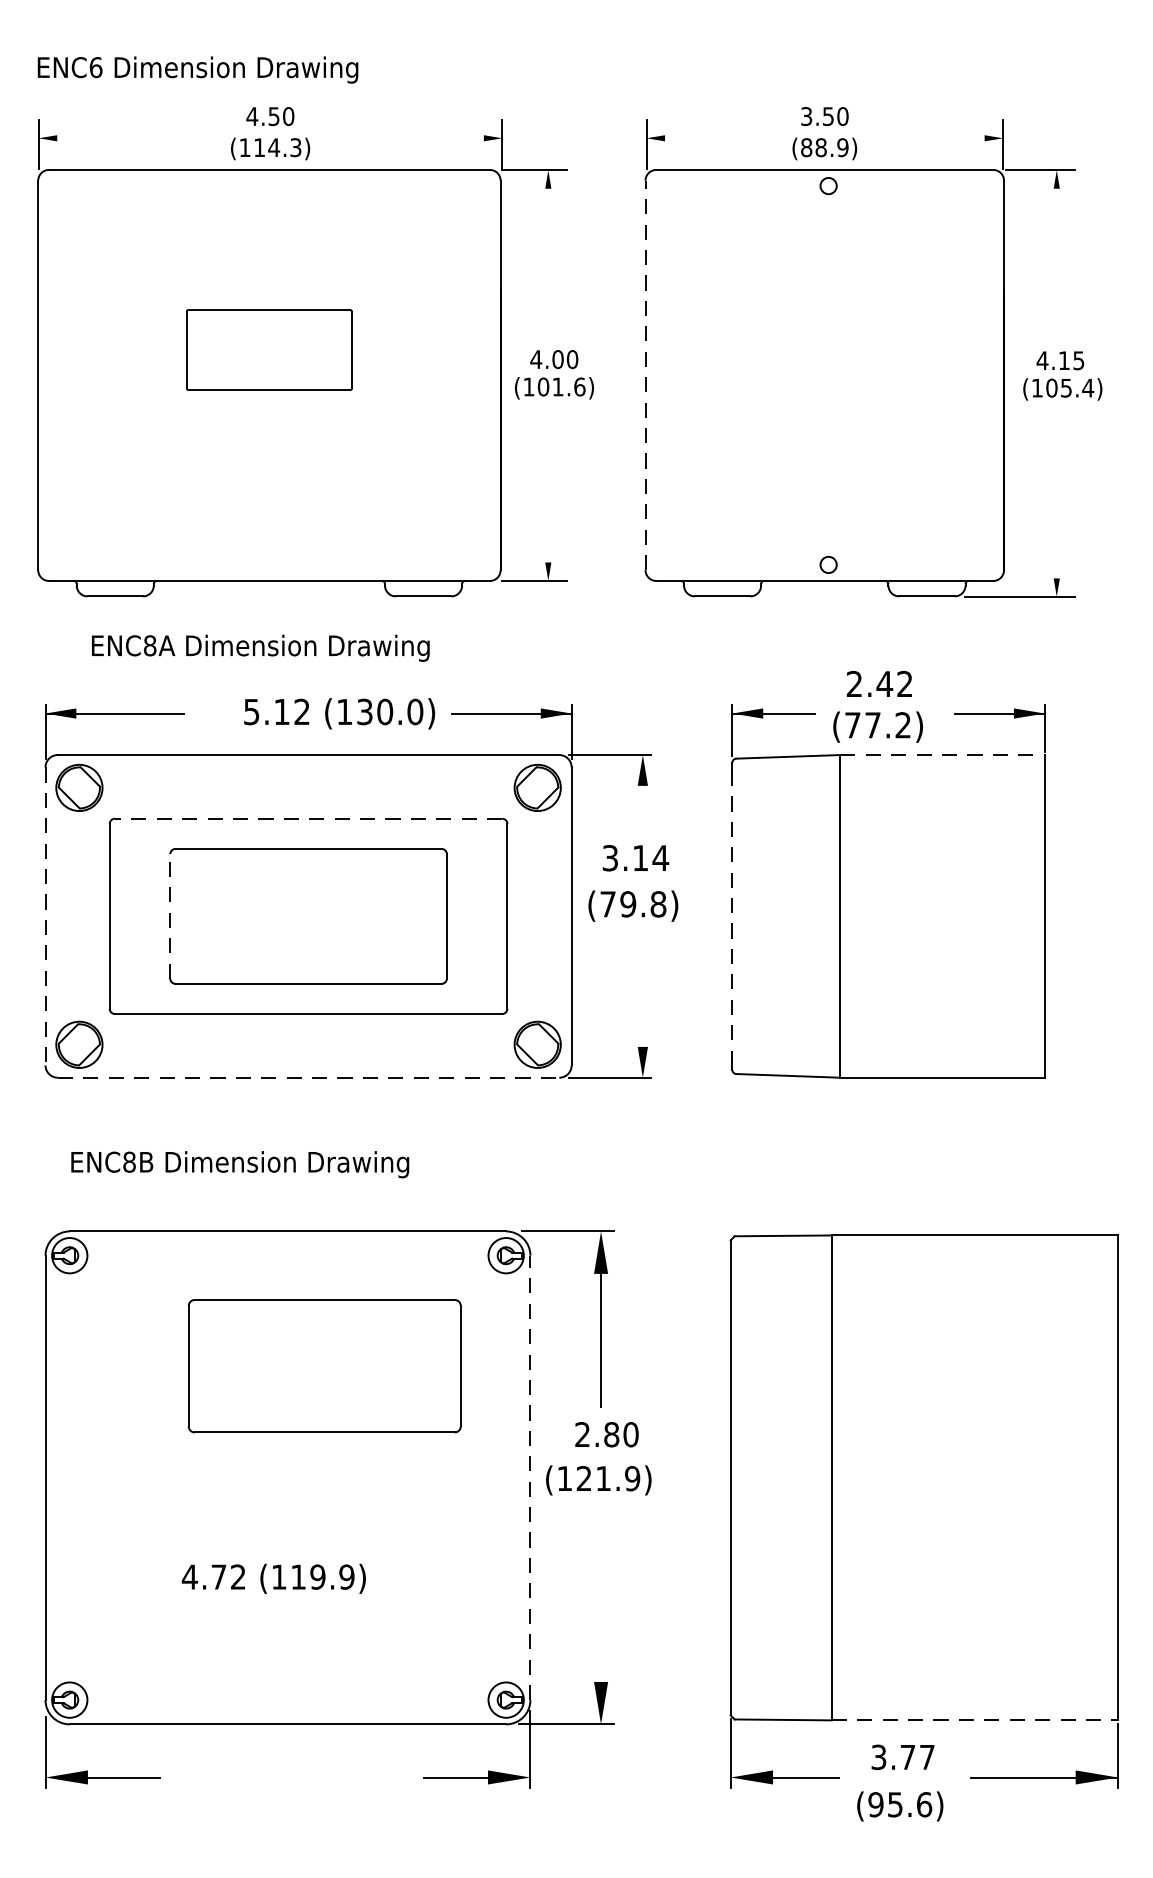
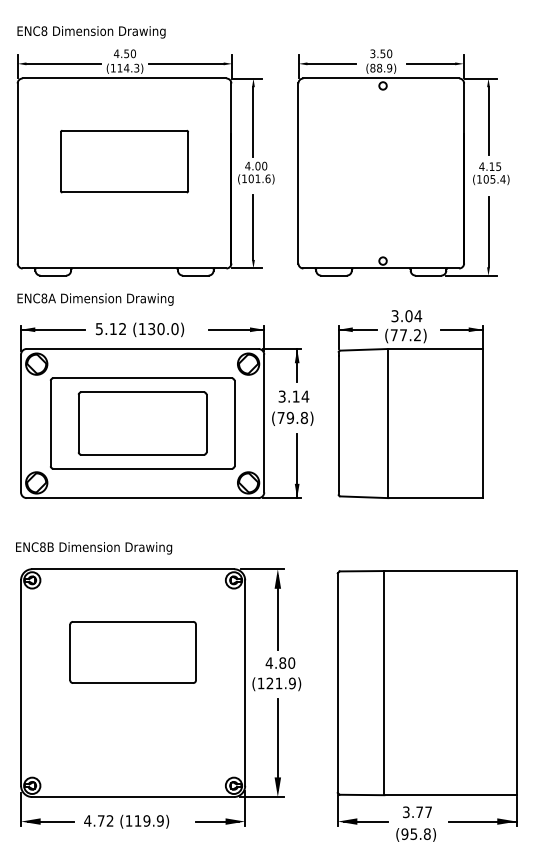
text: (96, 66) -> (44, 30), ENC6 -> ENC8
line: (137, 137) -> (63, 63), added
line: (403, 137) -> (186, 63), added
line: (717, 137) -> (331, 63), added
line: (931, 137) -> (430, 63), added
line: (548, 262) -> (253, 121), added
line: (1056, 262) -> (488, 121), added
part: (269, 349) -> (124, 161), size x1.67
line: (645, 375) -> (298, 173), dashed -> solid
line: (548, 492) -> (253, 227), added
line: (1056, 503) -> (488, 232), added
text: (260, 648) -> (95, 299), moved
text: (879, 684) -> (406, 316), 2.42 -> 3.04
text: (340, 712) -> (140, 329), moved
line: (944, 754) -> (436, 348), dashed -> solid
line: (643, 790) -> (297, 365), added
line: (308, 818) -> (142, 378), dashed -> solid
line: (46, 916) -> (21, 423), dashed -> solid
line: (169, 916) -> (78, 423), dashed -> solid
line: (732, 918) -> (338, 424), dashed -> solid
line: (643, 1009) -> (297, 466), added
line: (308, 1078) -> (142, 498), dashed -> solid
text: (241, 1165) -> (94, 548), moved
part: (323, 1366) -> (132, 652), moved
text: (580, 1433) -> (268, 662), 2.80 -> 4.80
line: (531, 1478) -> (245, 683), dashed -> solid
text: (273, 1578) -> (126, 821), moved
line: (600, 1610) -> (277, 744), added
line: (976, 1721) -> (451, 795), dashed -> solid
text: (922, 1803) -> (426, 833), (95.6) -> (95.8)

